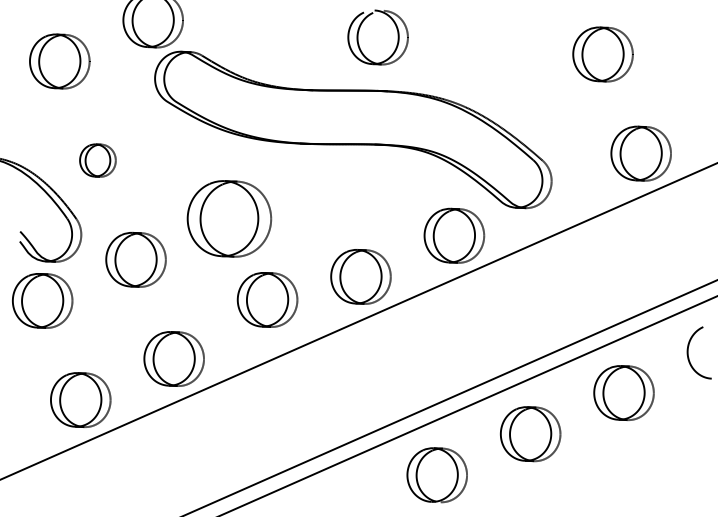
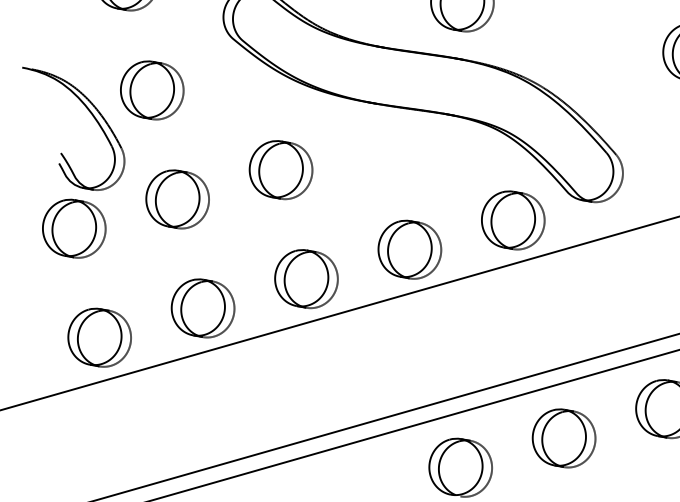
part: (97, 160) -> (151, 90), size x1.67
part: (229, 218) -> (281, 169), size x0.71
part: (267, 299) -> (306, 278), moved

